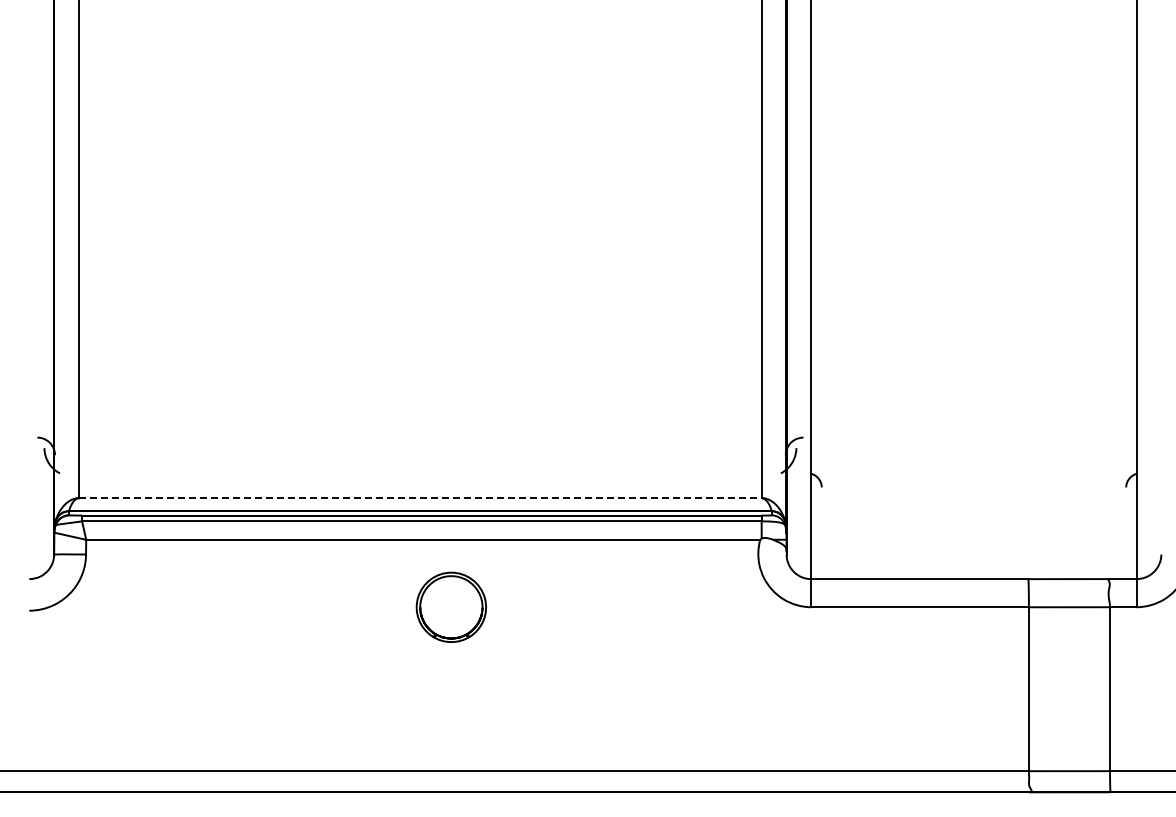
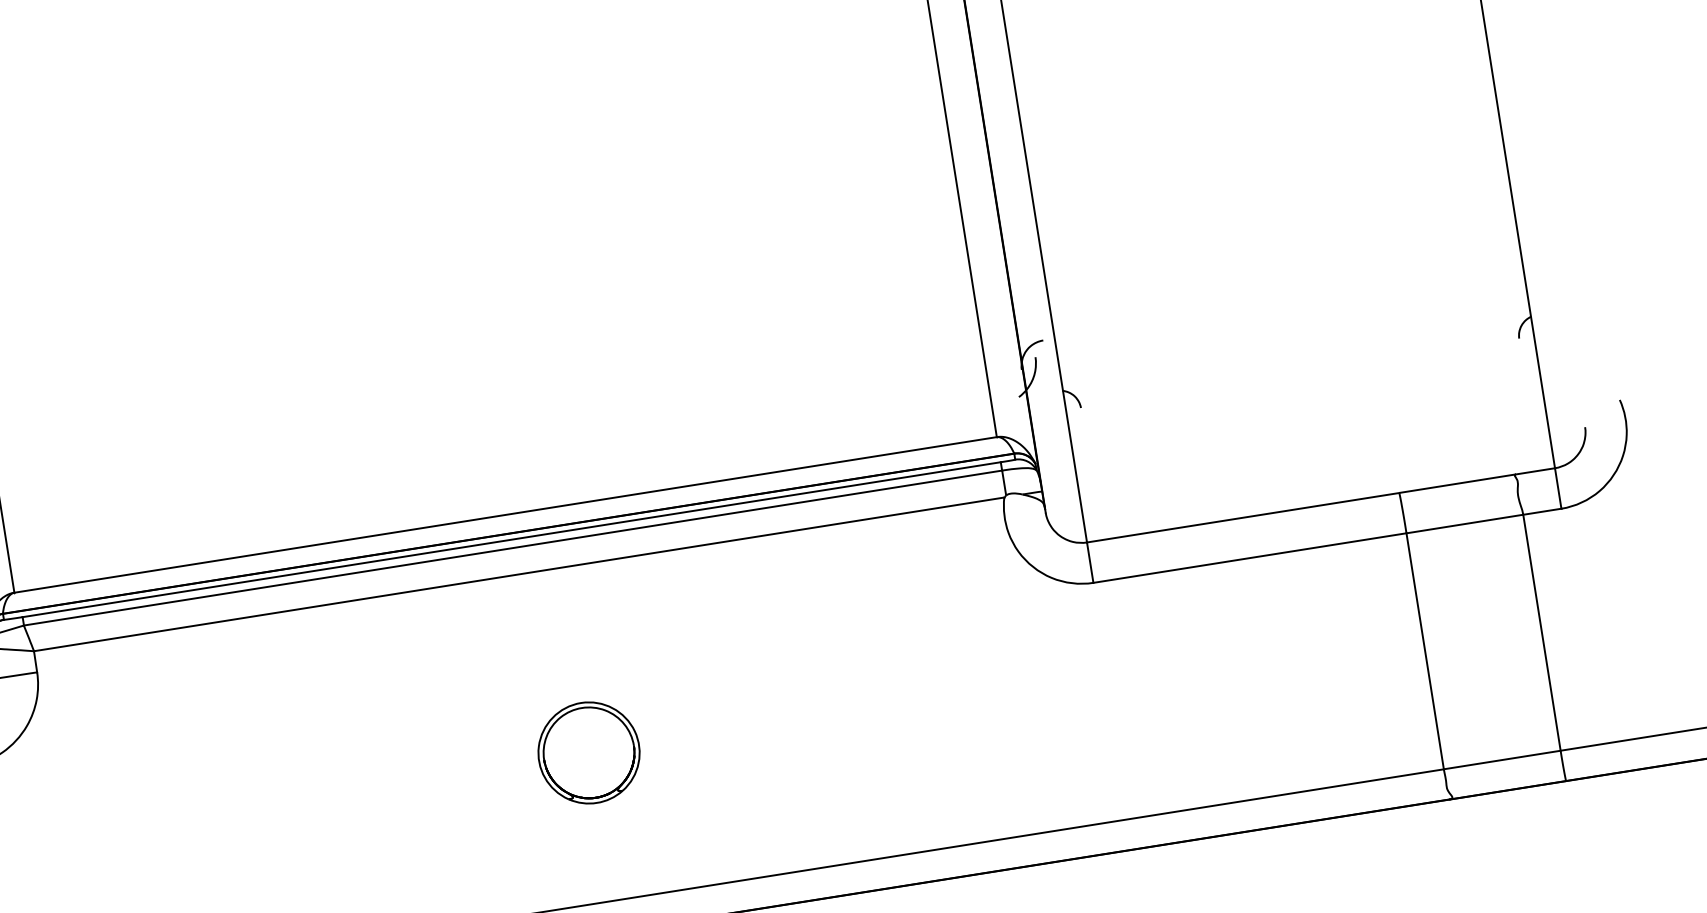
line: (420, 498) -> (505, 515), dashed -> solid
part: (450, 606) -> (587, 751), moved

